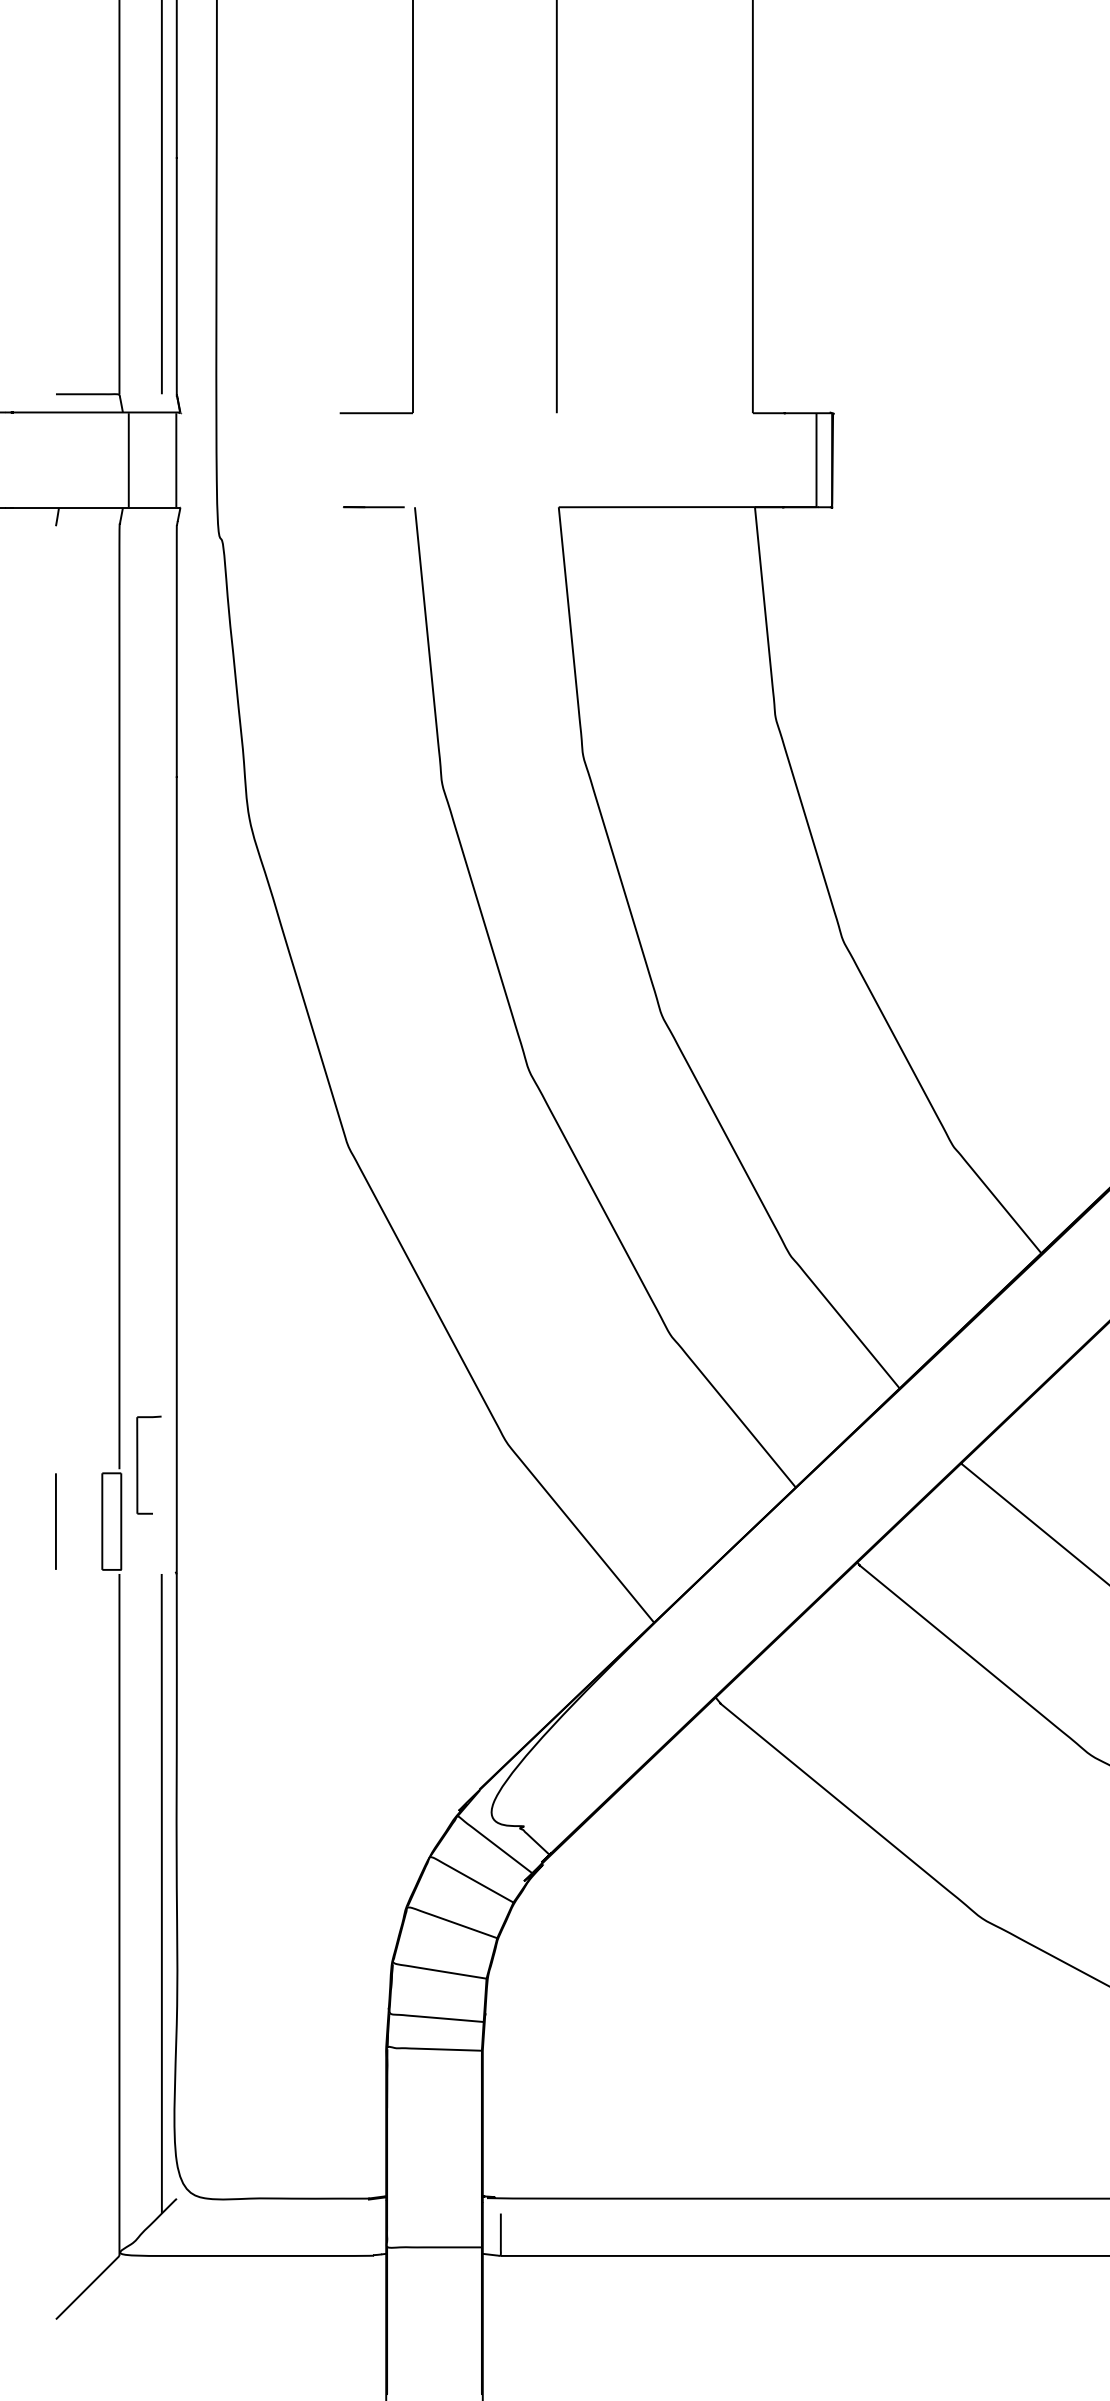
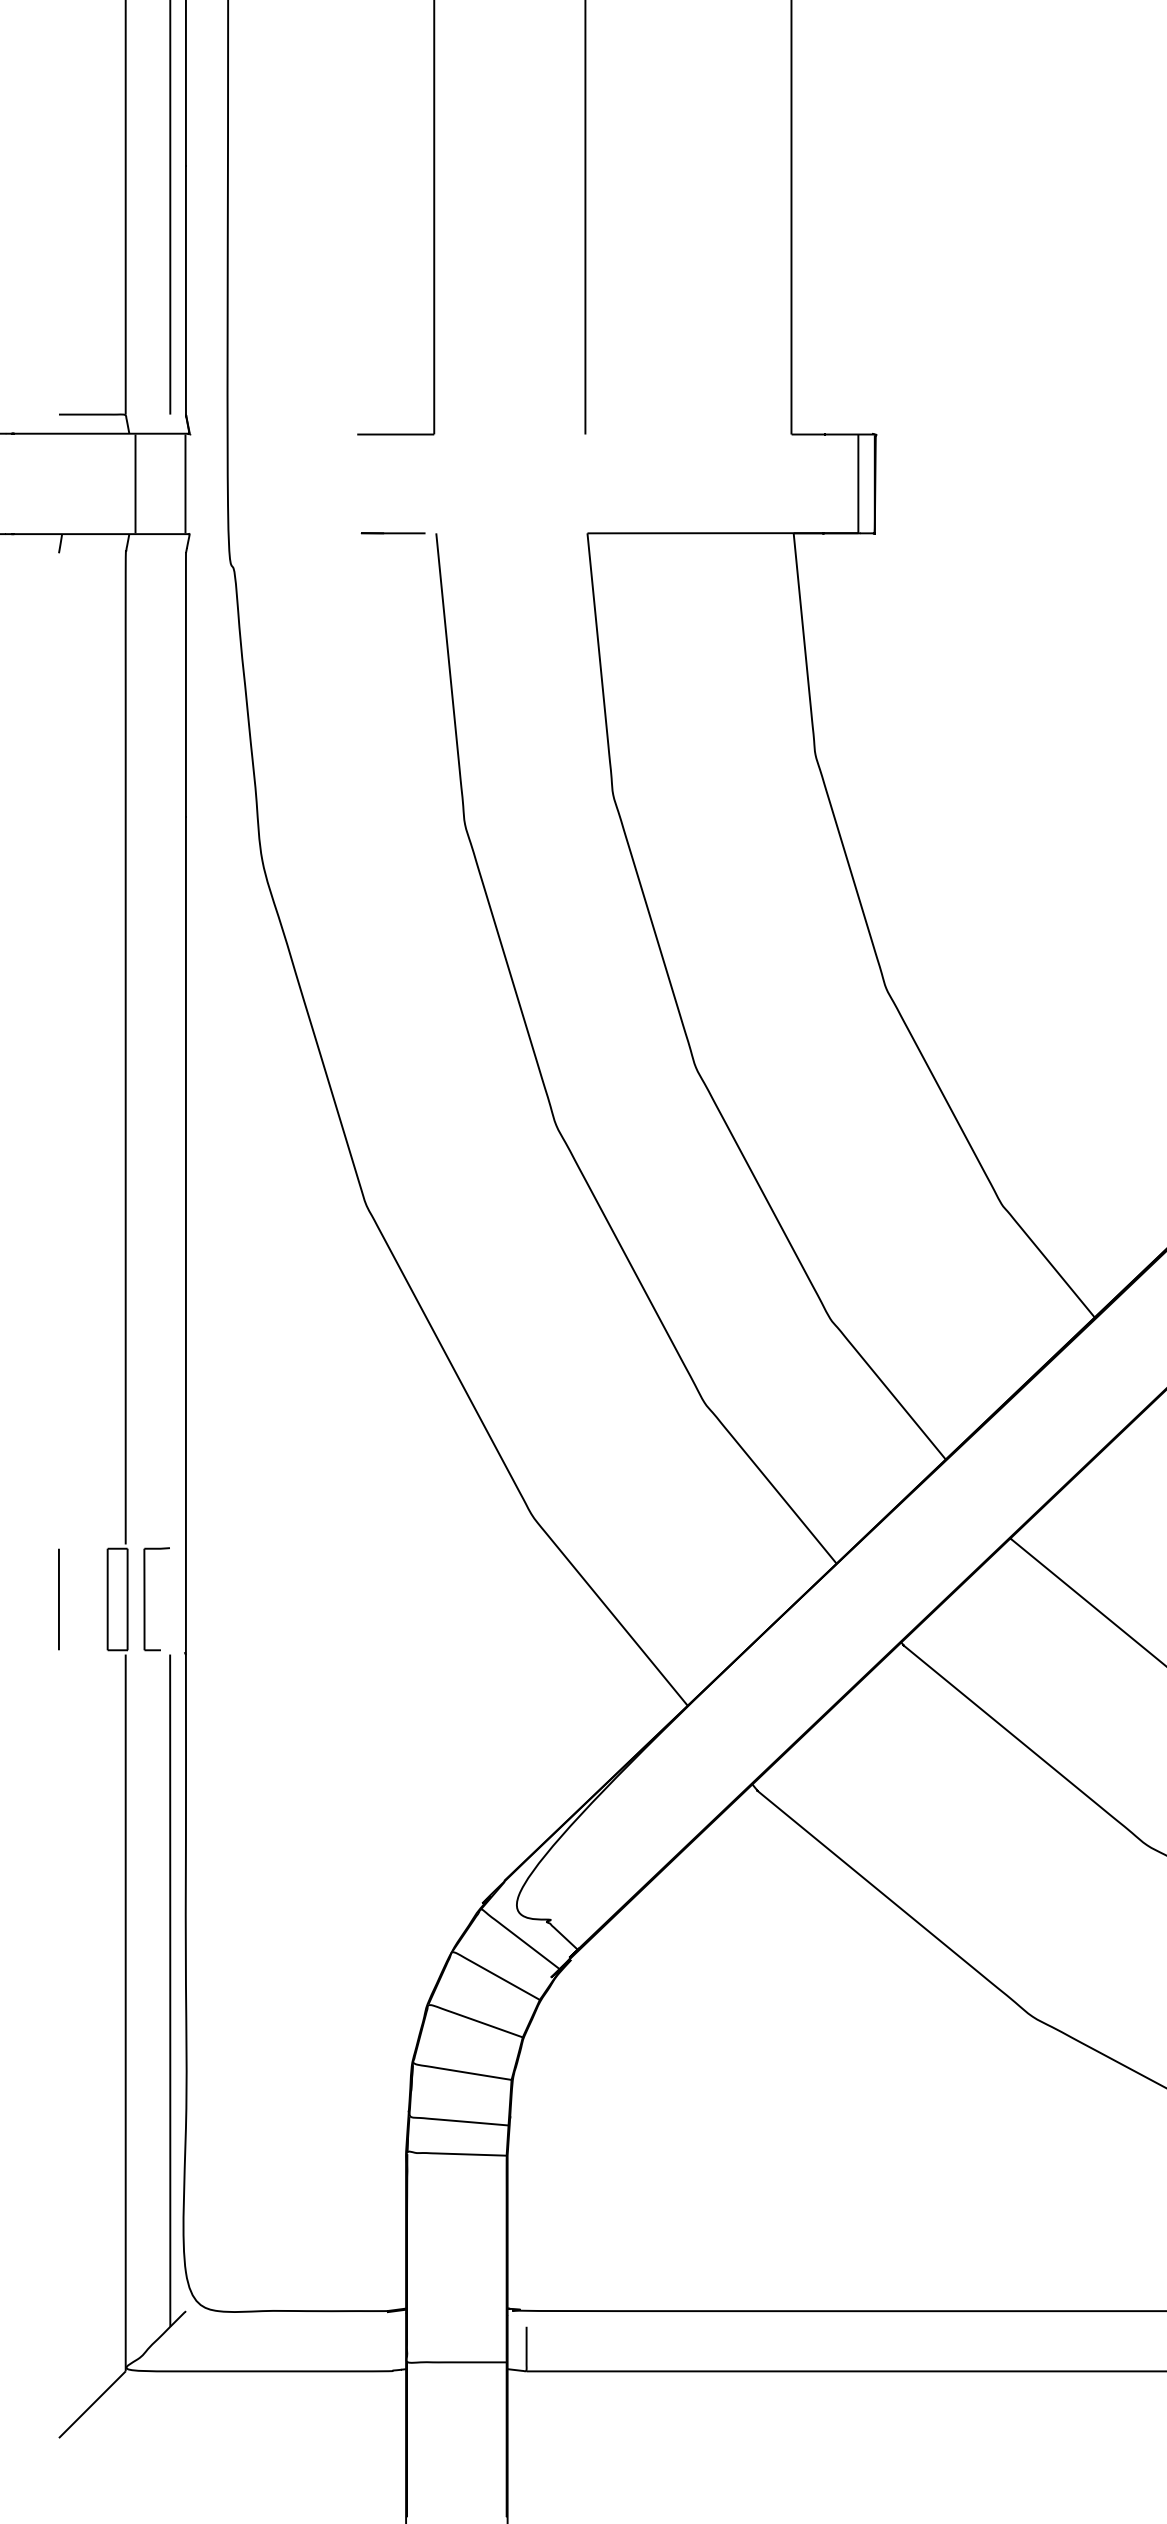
part: (138, 1465) -> (145, 1599), moved

